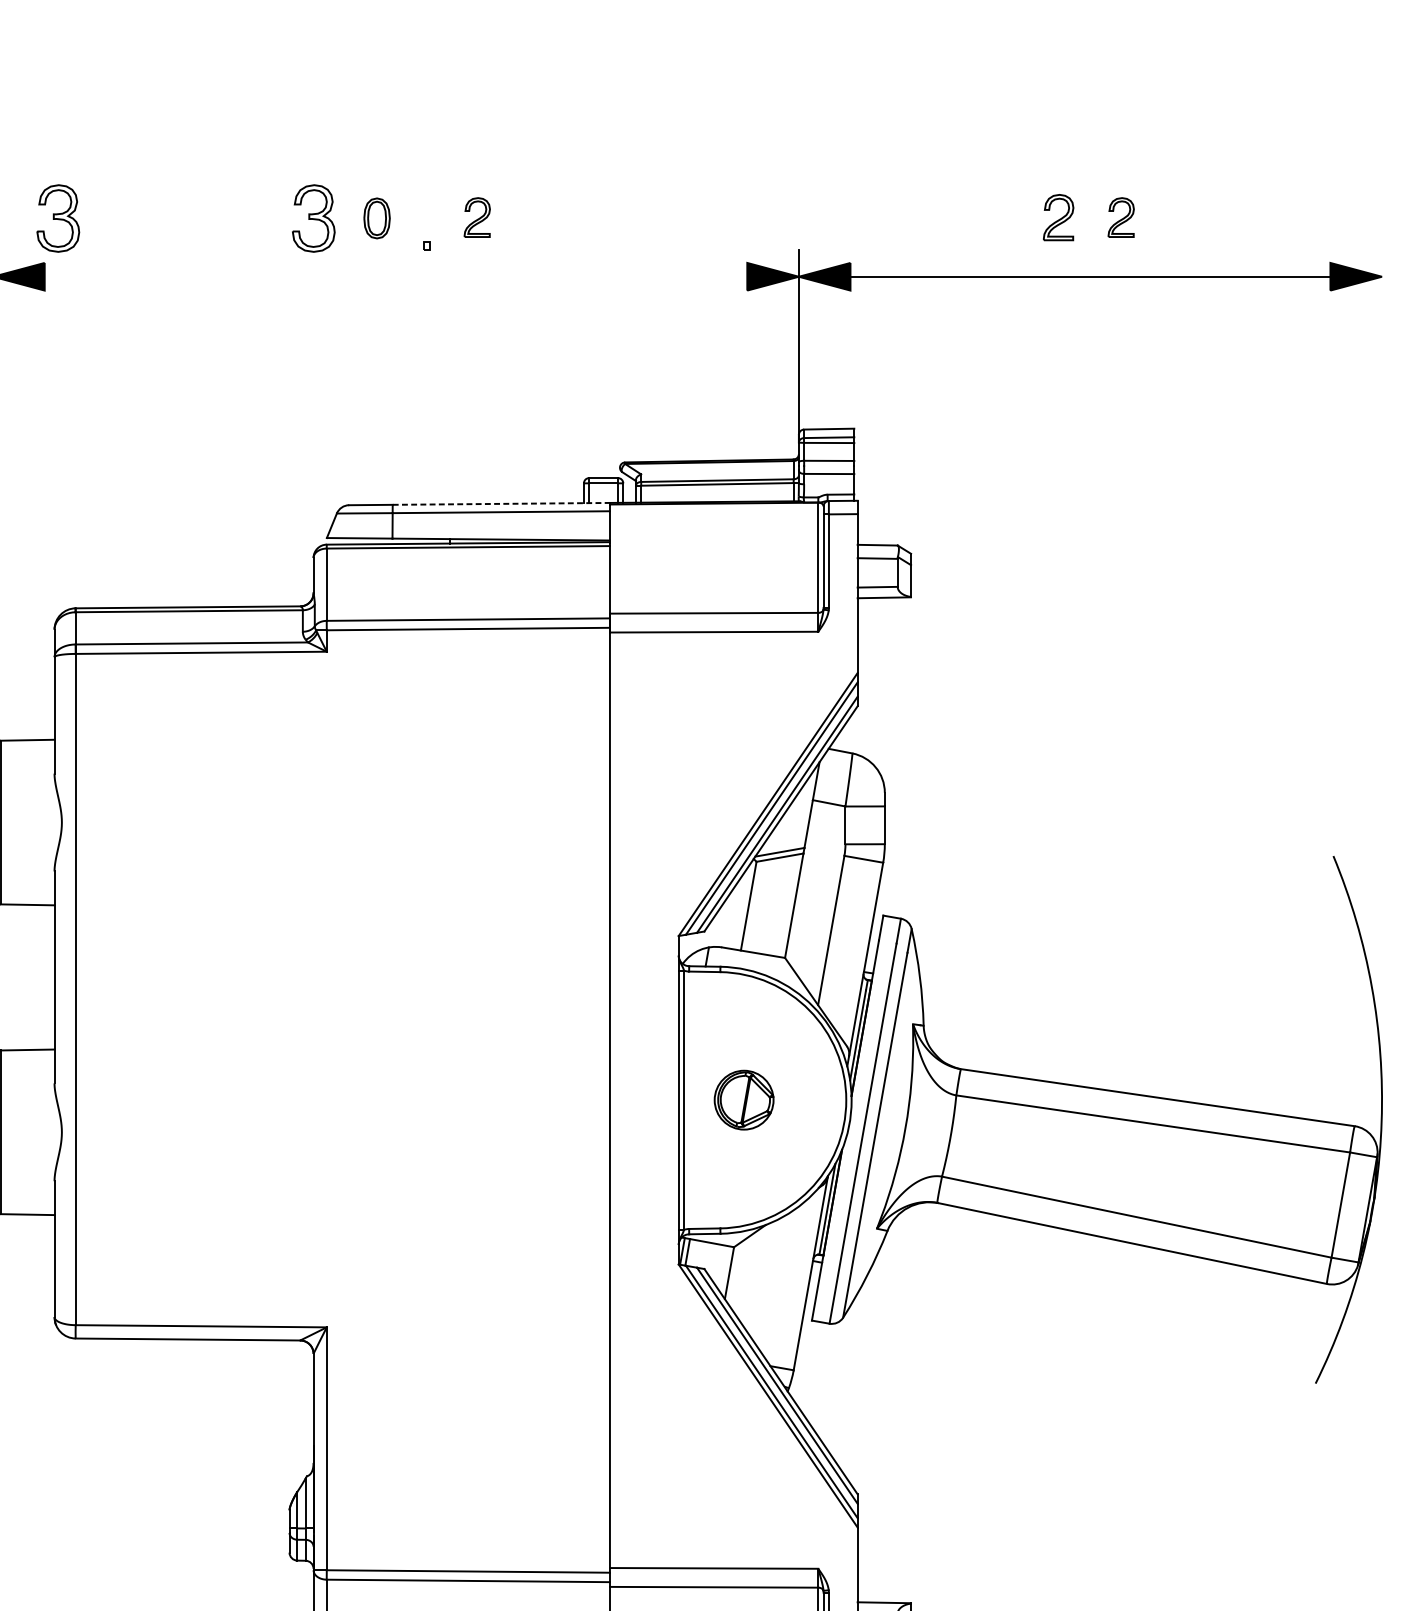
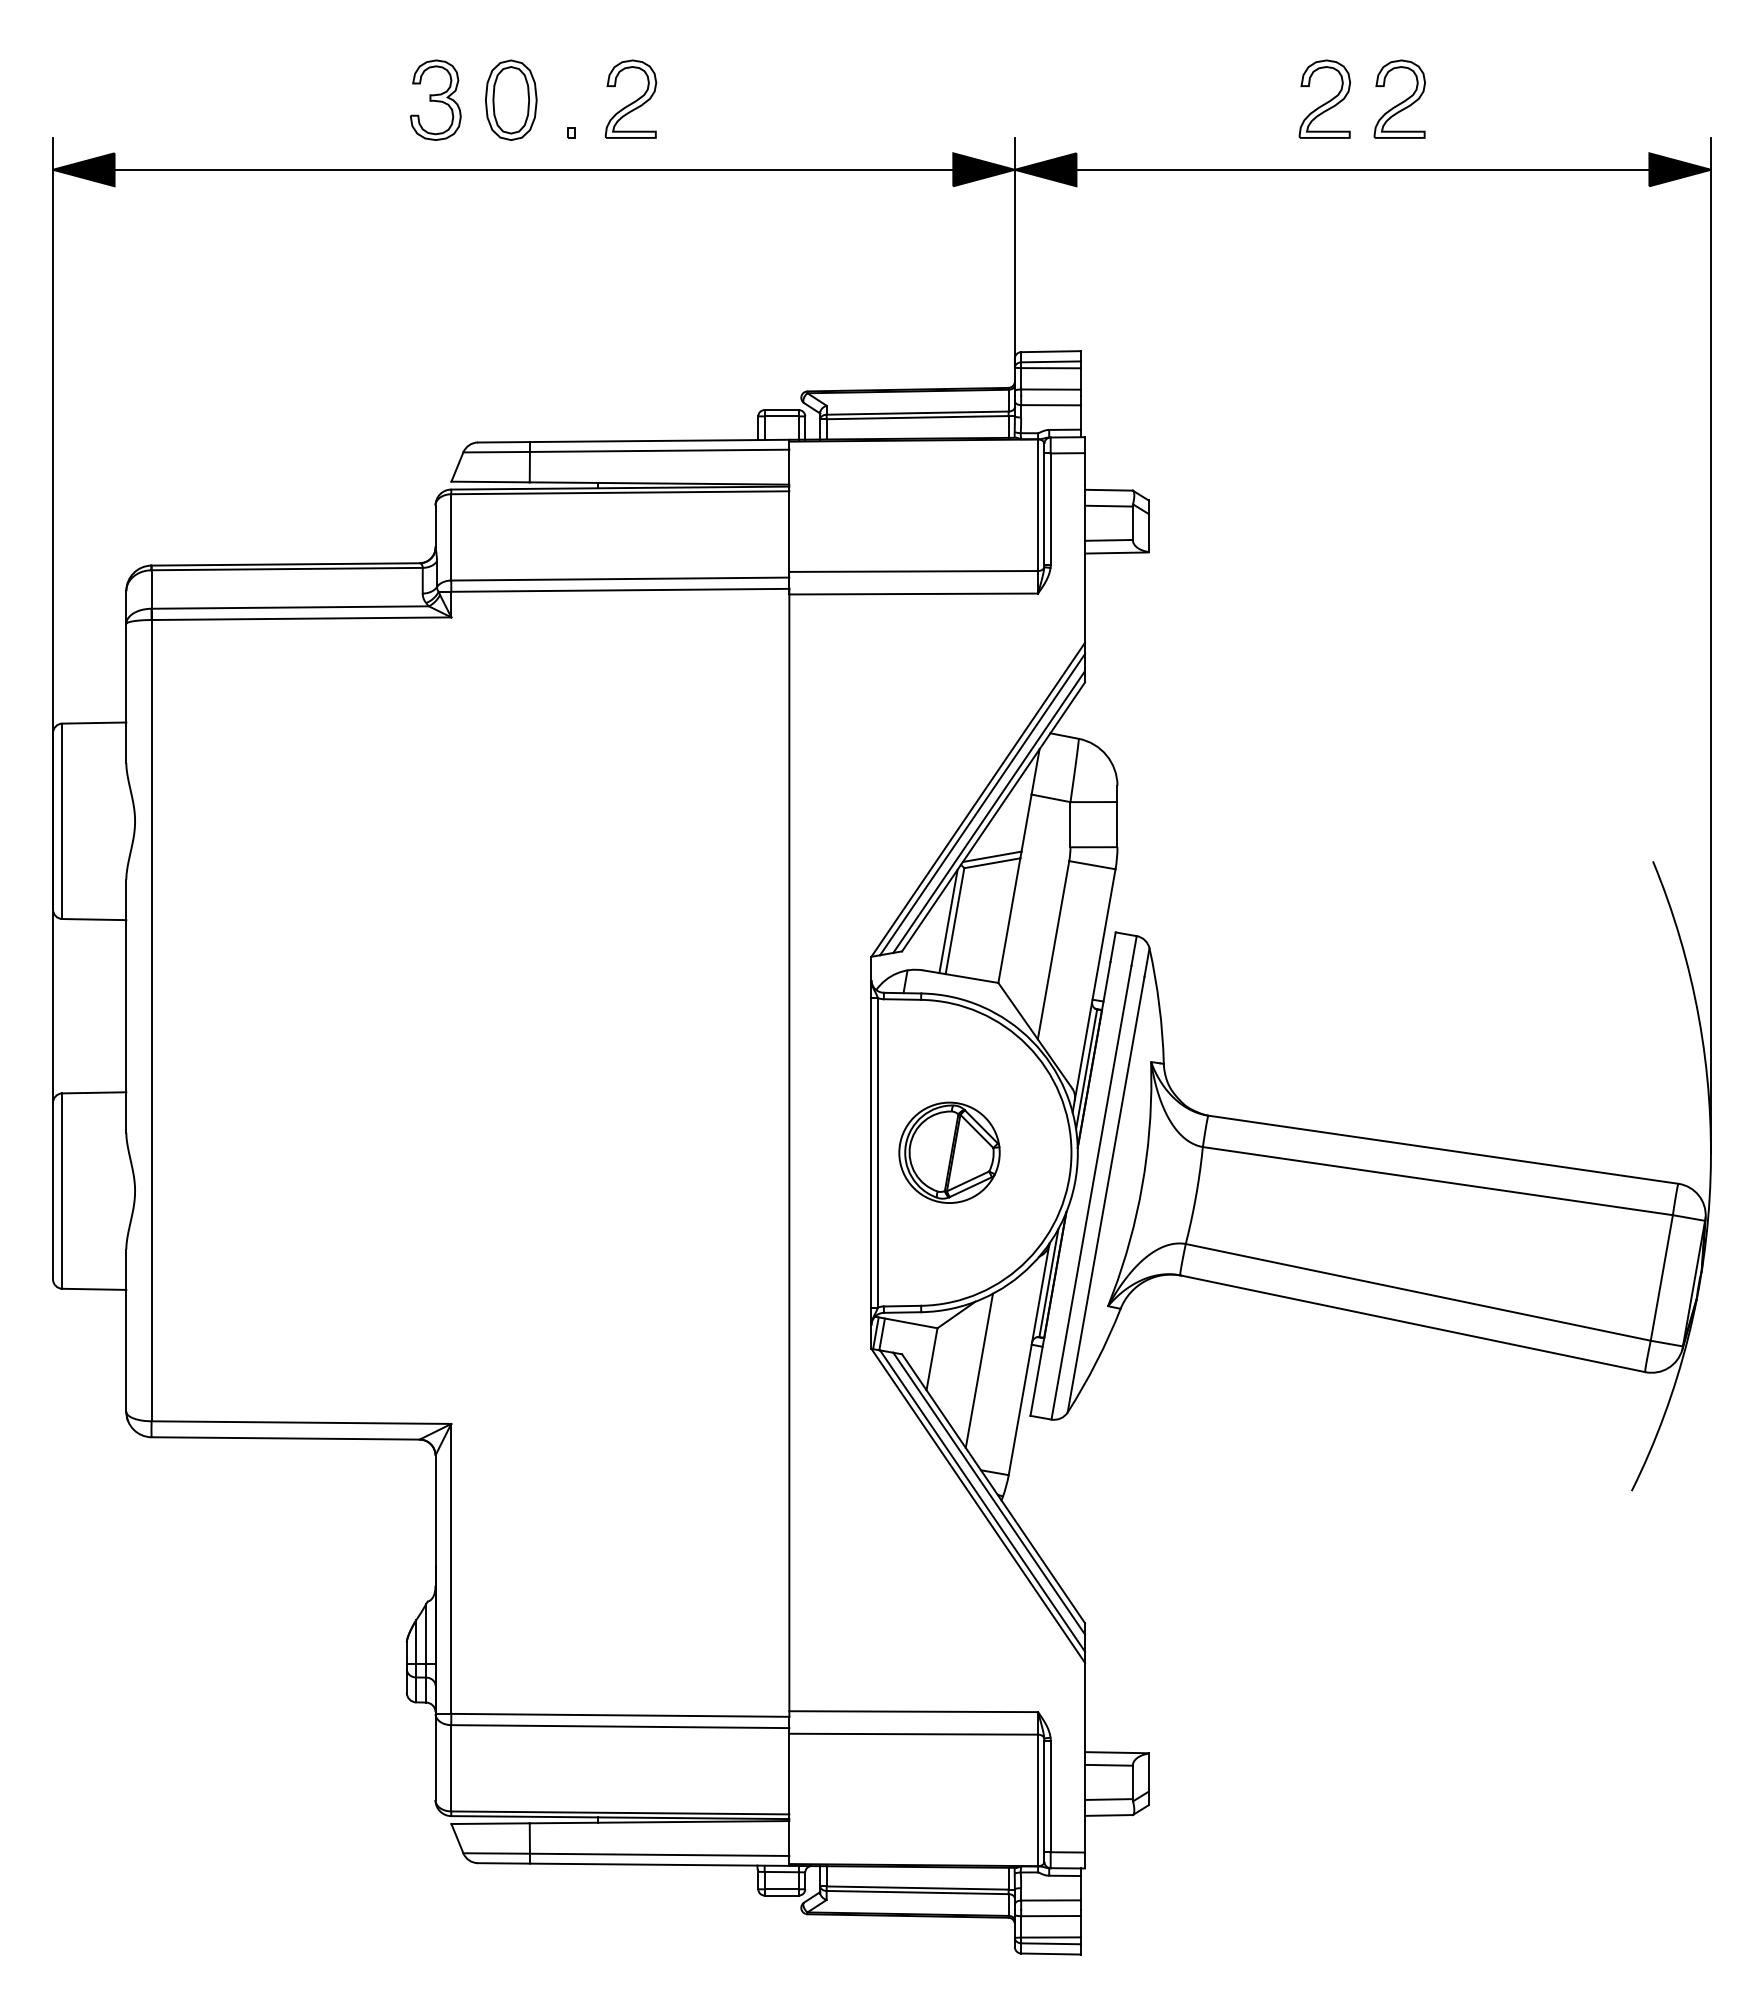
part: (58, 217) -> (130, 99), removed
part: (377, 217) -> (511, 99), size x1.67
part: (476, 217) -> (630, 98), size x1.67
part: (1058, 217) -> (1324, 98), size x1.43
part: (1121, 217) -> (1399, 98), size x1.67
line: (395, 276) -> (533, 169), added
line: (501, 503) -> (659, 440), dashed -> solid
line: (1381, 674) -> (1710, 644), added
line: (743, 906) -> (948, 921), added
part: (744, 1099) -> (949, 1152), size x1.43
line: (768, 1282) -> (978, 1370), added

